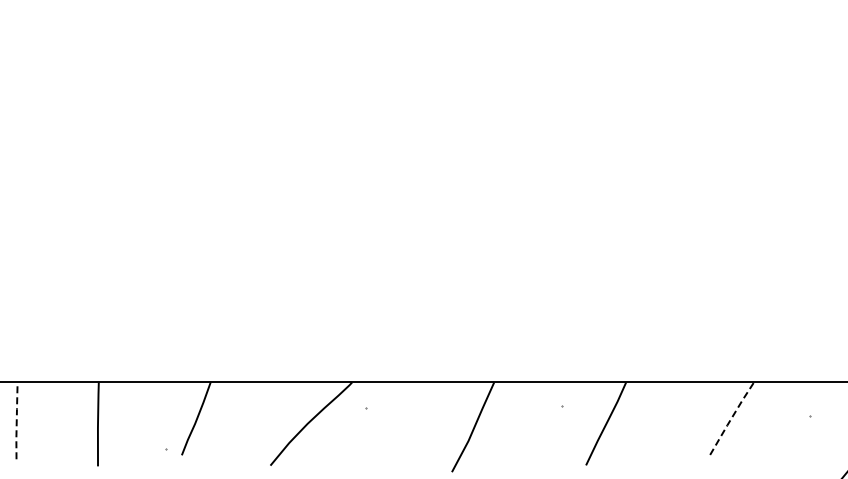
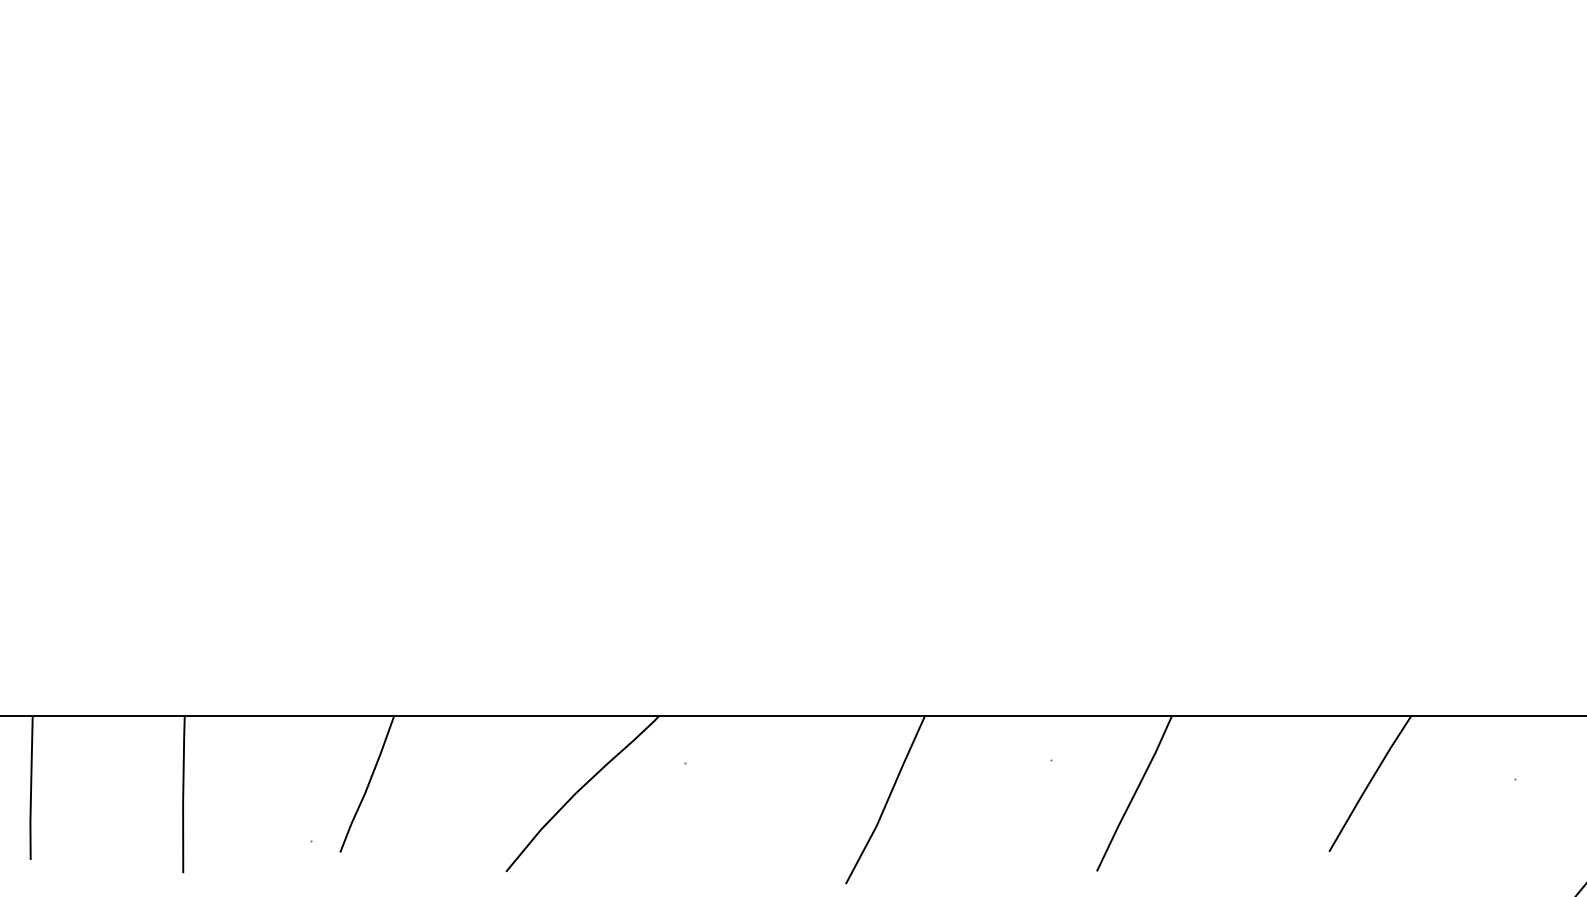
line: (731, 418) -> (1369, 783), dashed -> solid
line: (16, 420) -> (30, 787), dashed -> solid

